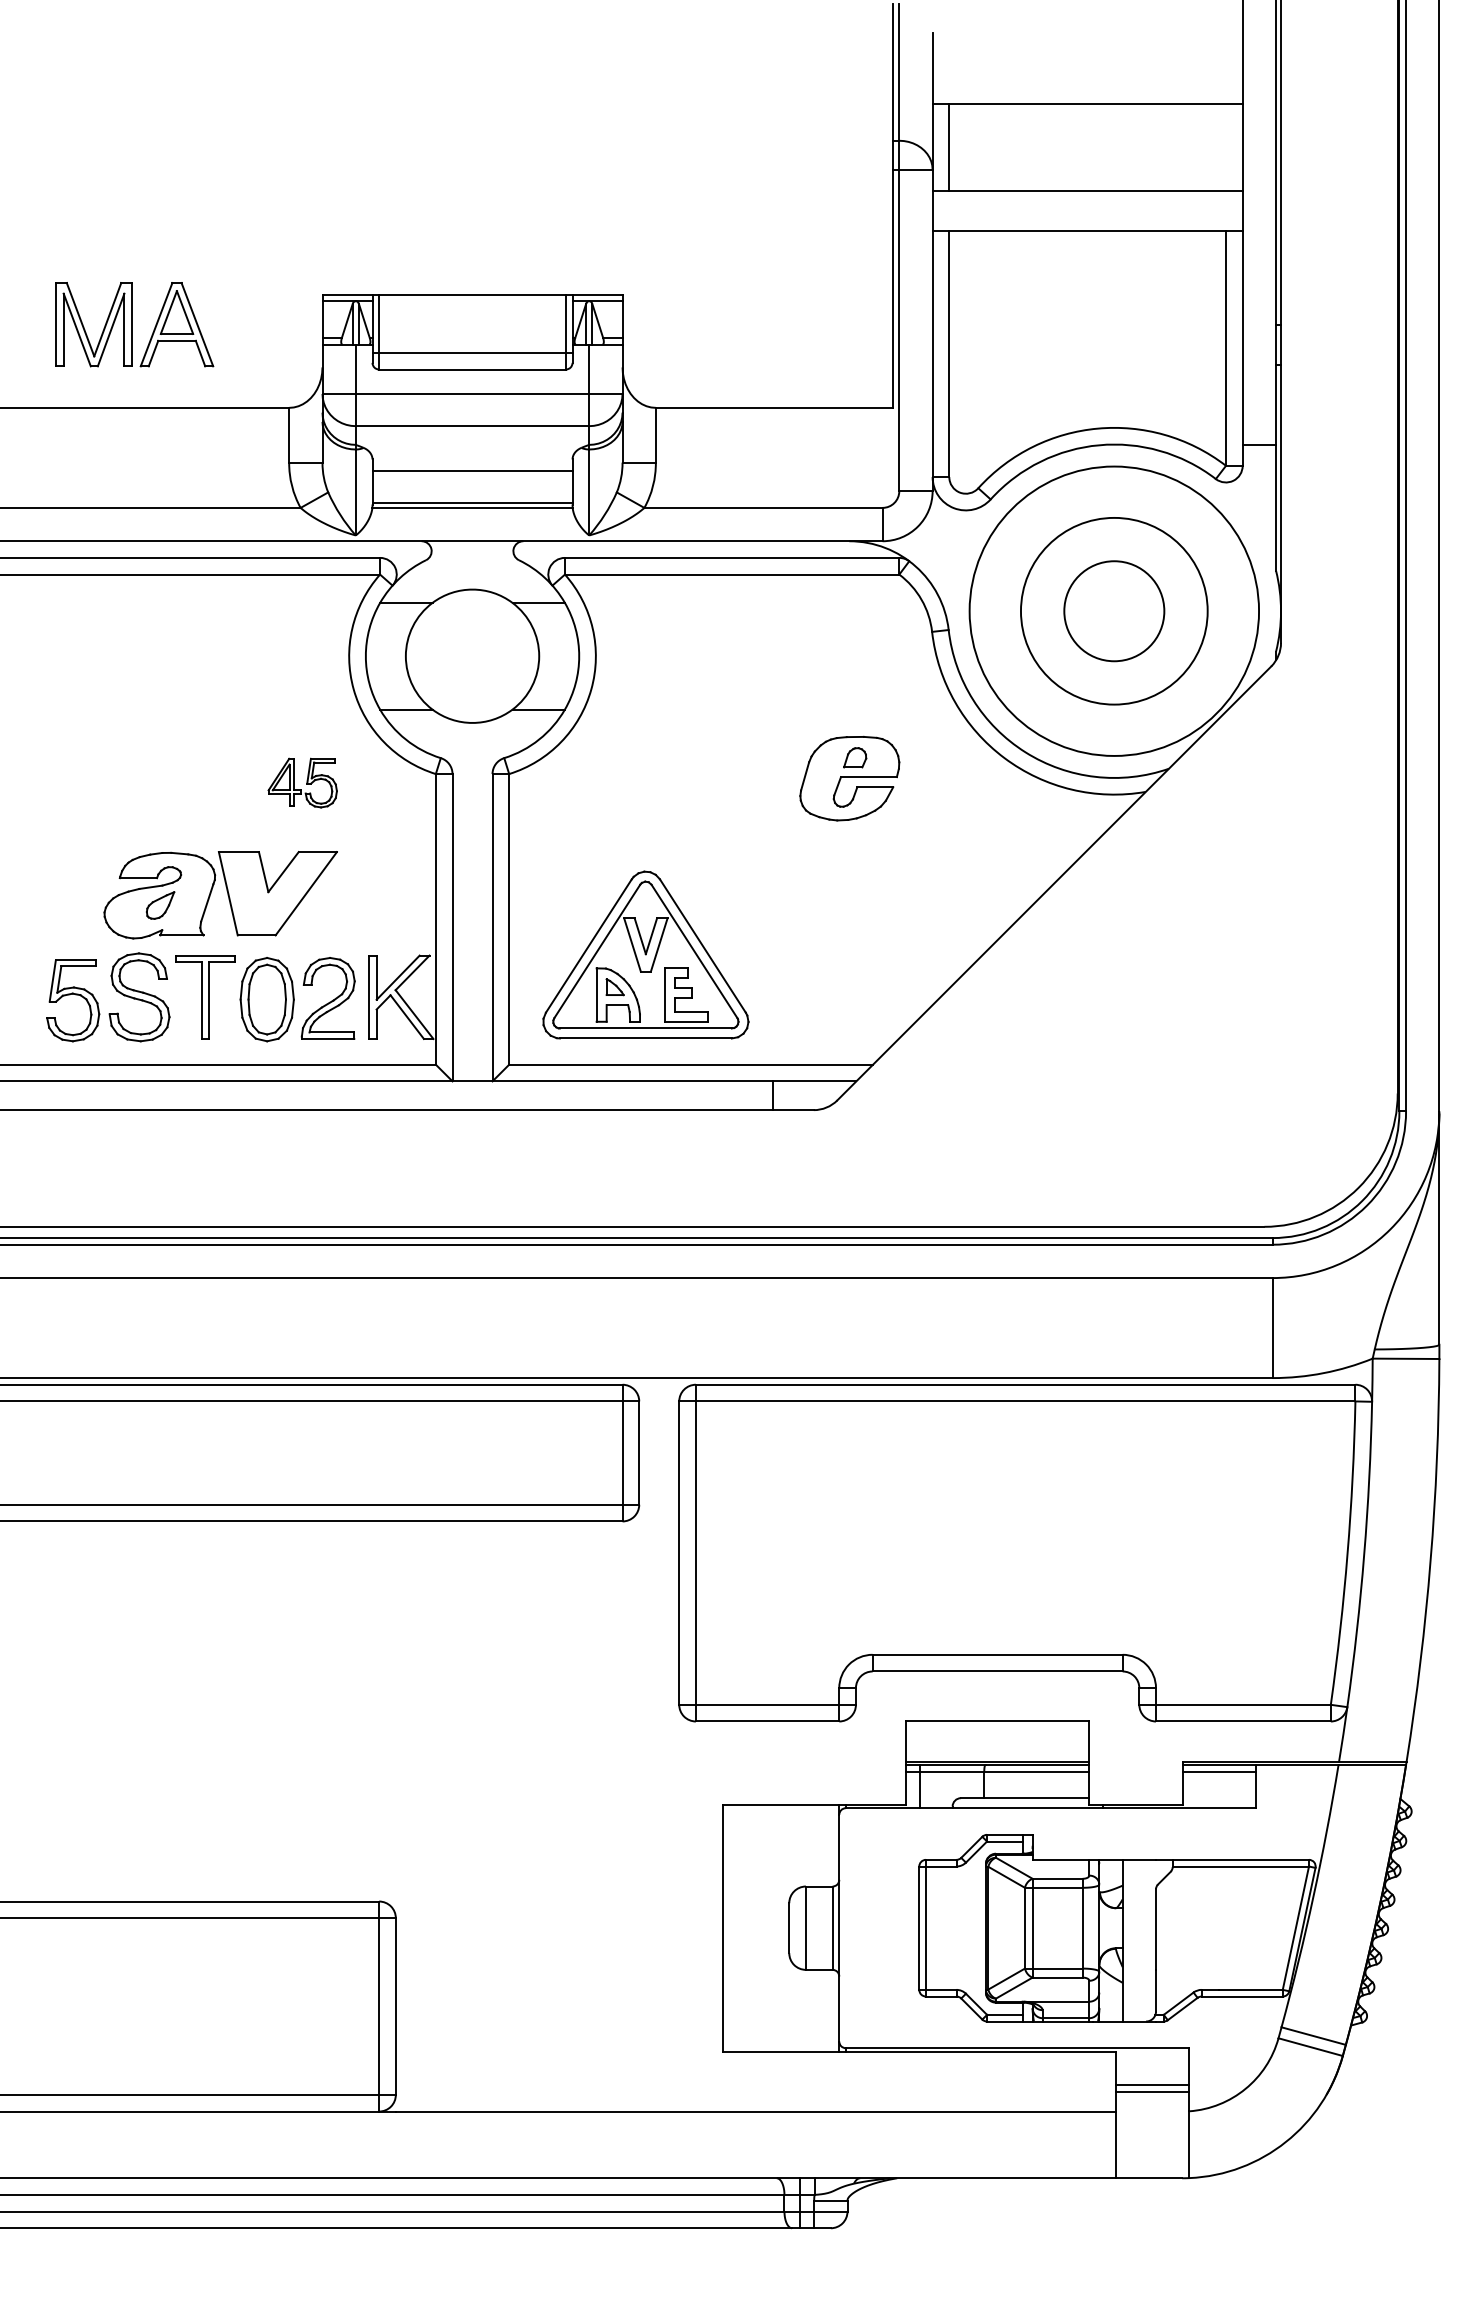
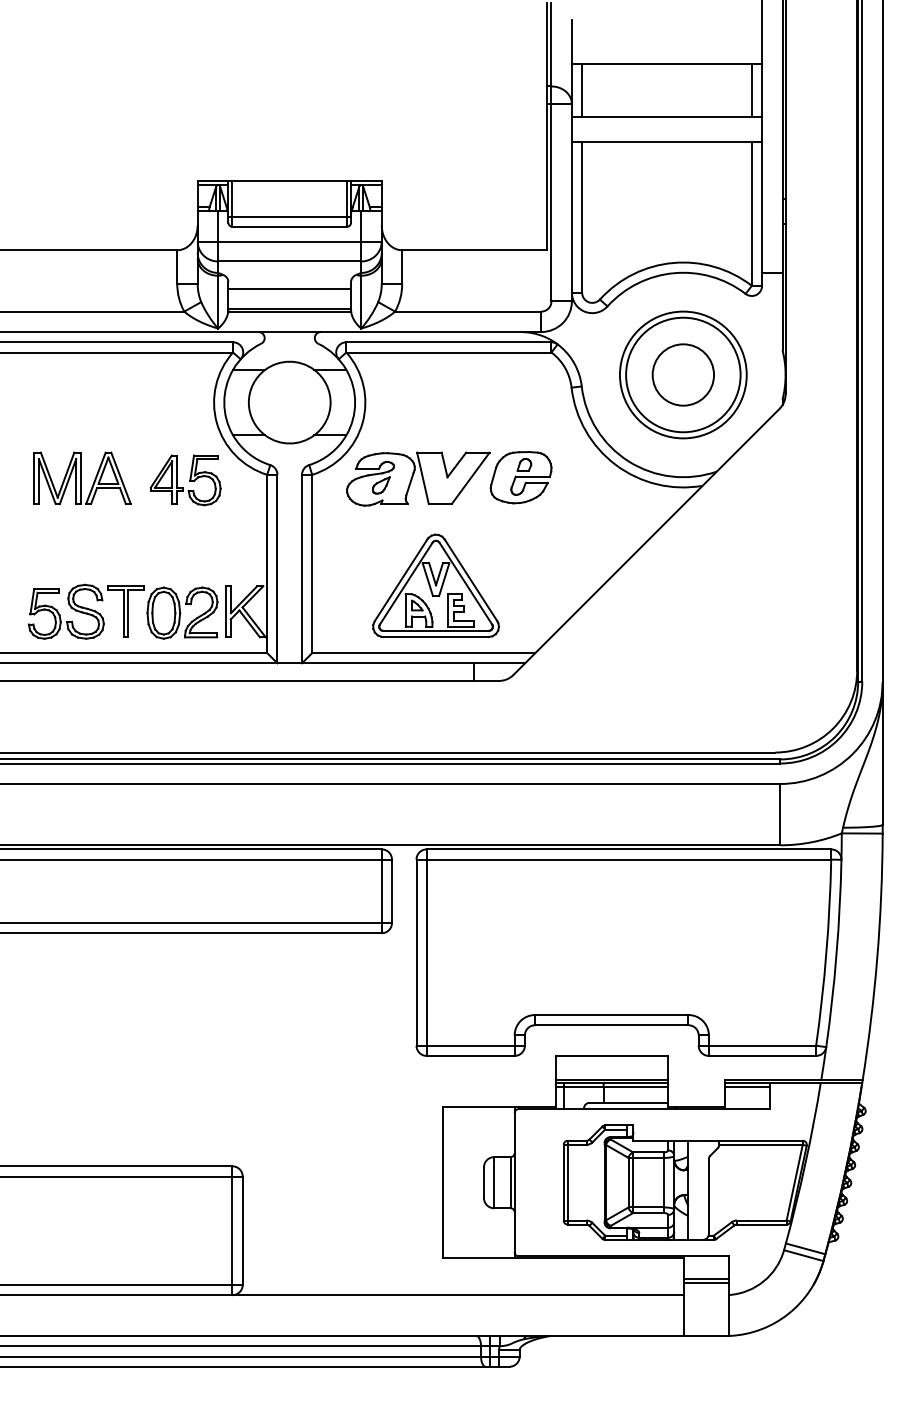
line: (1225, 147) -> (751, 90), added
part: (134, 323) -> (82, 477), moved
circle: (1112, 610) -> (682, 374), size x0.71
part: (302, 783) -> (185, 480), size x1.67
part: (221, 894) -> (418, 478), moved
part: (644, 954) -> (435, 585), moved

